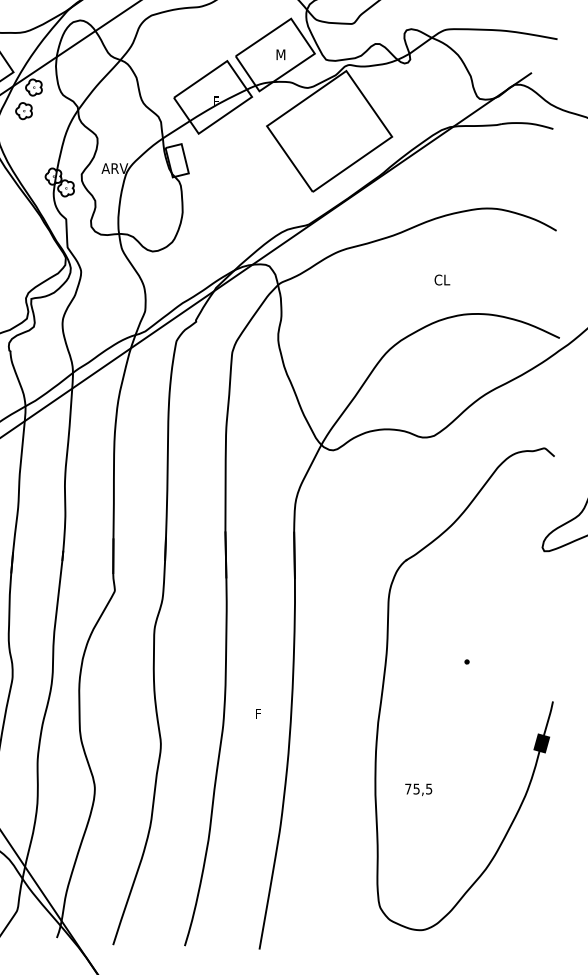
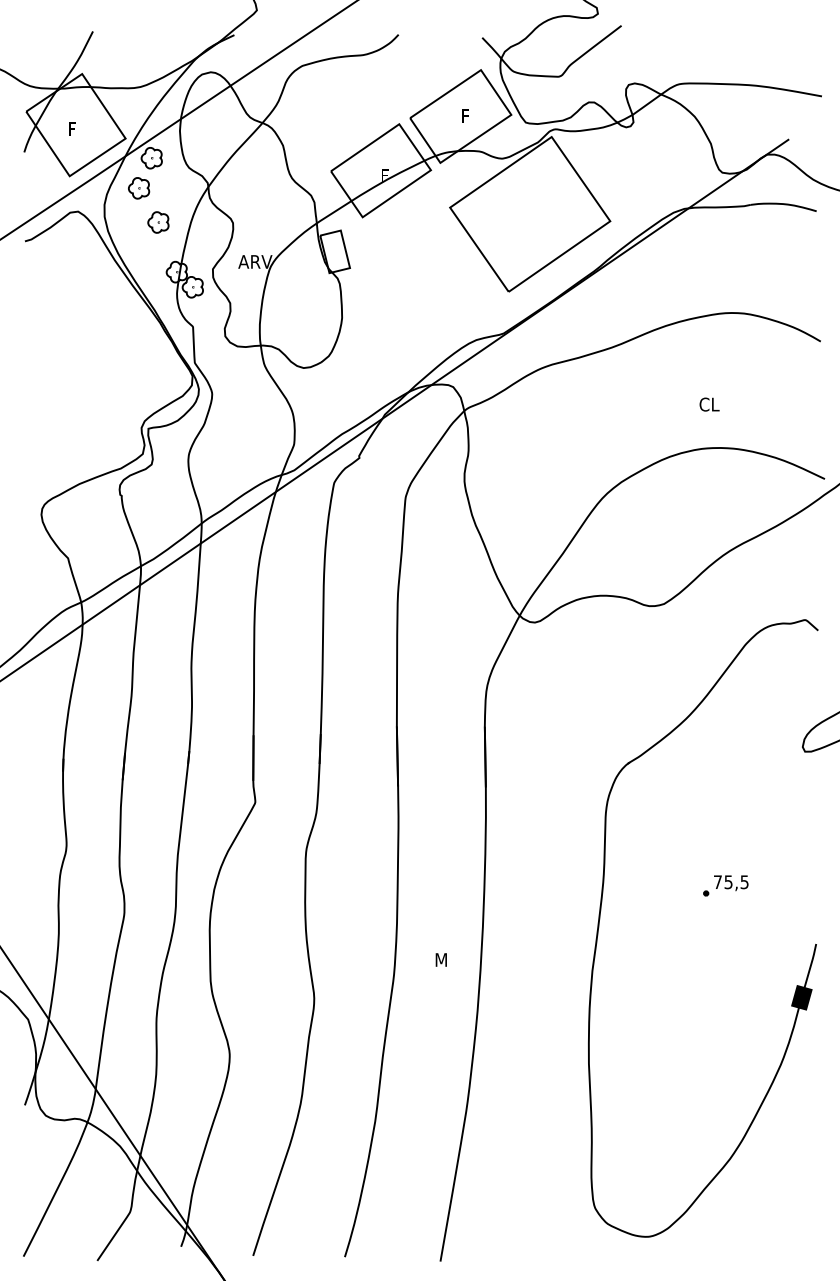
text: (280, 54) -> (467, 115), M -> F
part: (39, 137) -> (158, 222), added
text: (442, 279) -> (709, 404), moved
text: (259, 713) -> (440, 959), F -> M
text: (418, 790) -> (731, 883), moved

